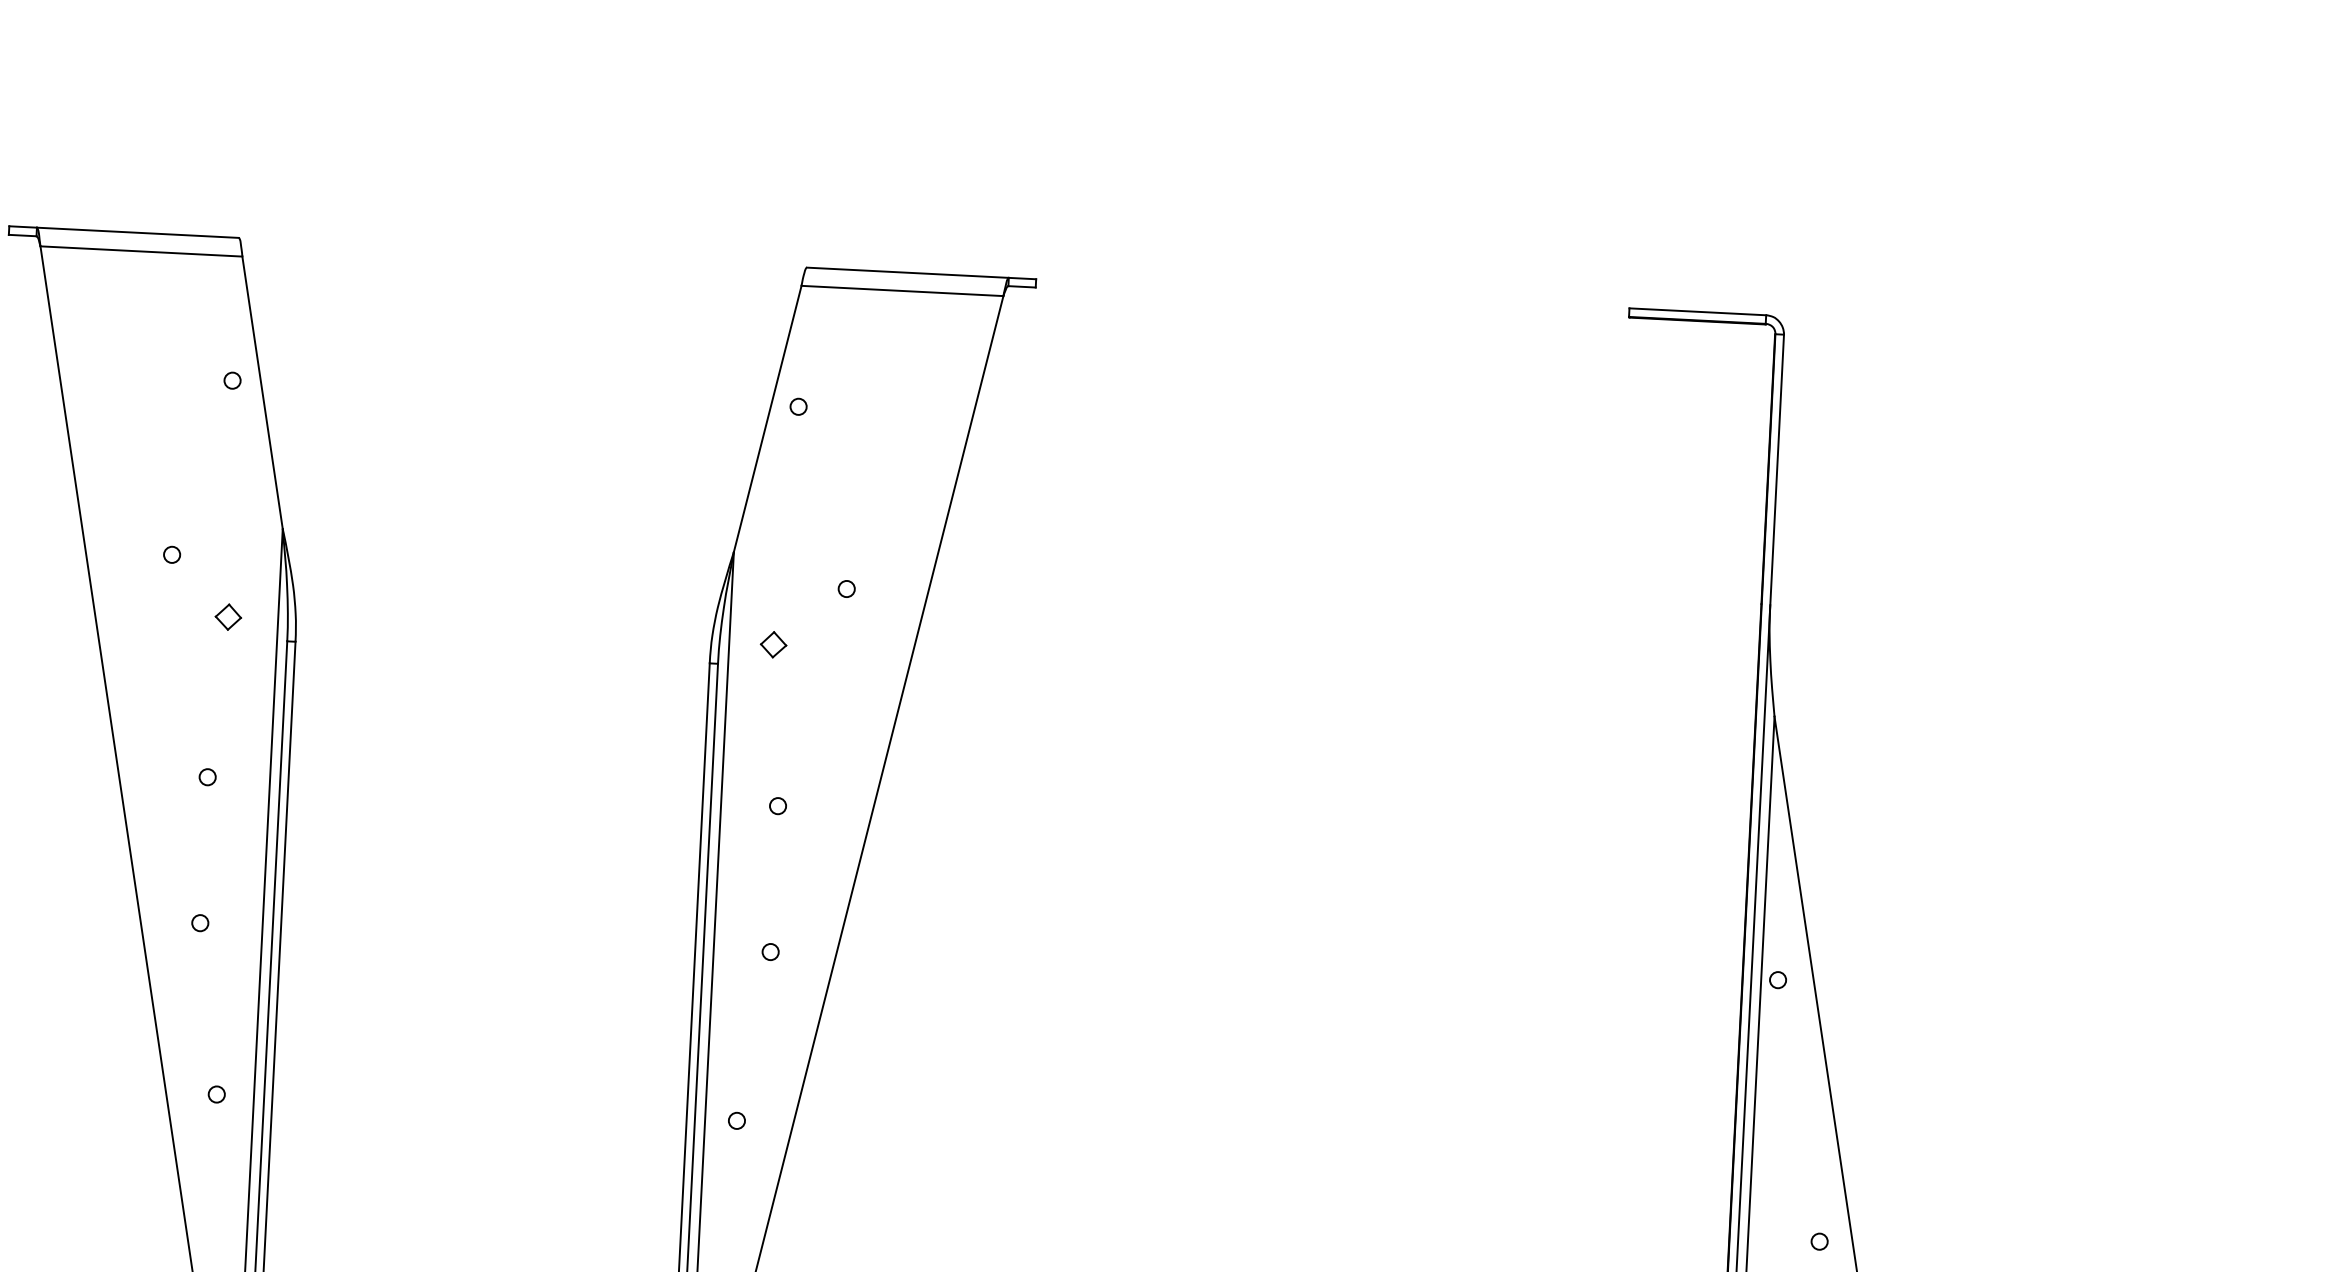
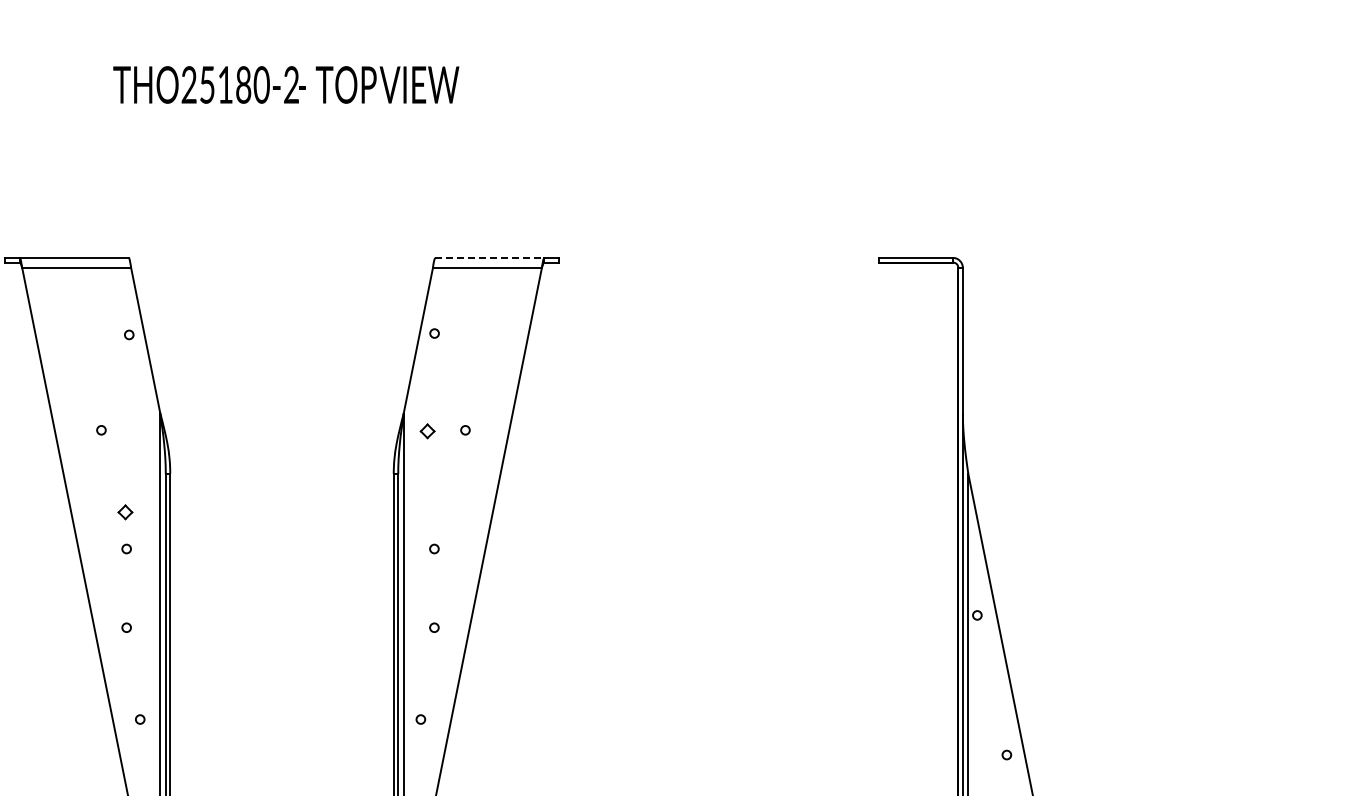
line: (909, 272) -> (490, 258), solid -> dashed
part: (228, 617) -> (125, 512), moved
part: (773, 645) -> (427, 431), moved

